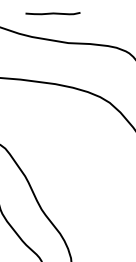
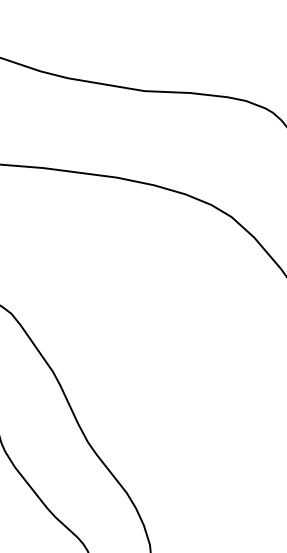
line: (52, 13) -> (110, 28), removed

